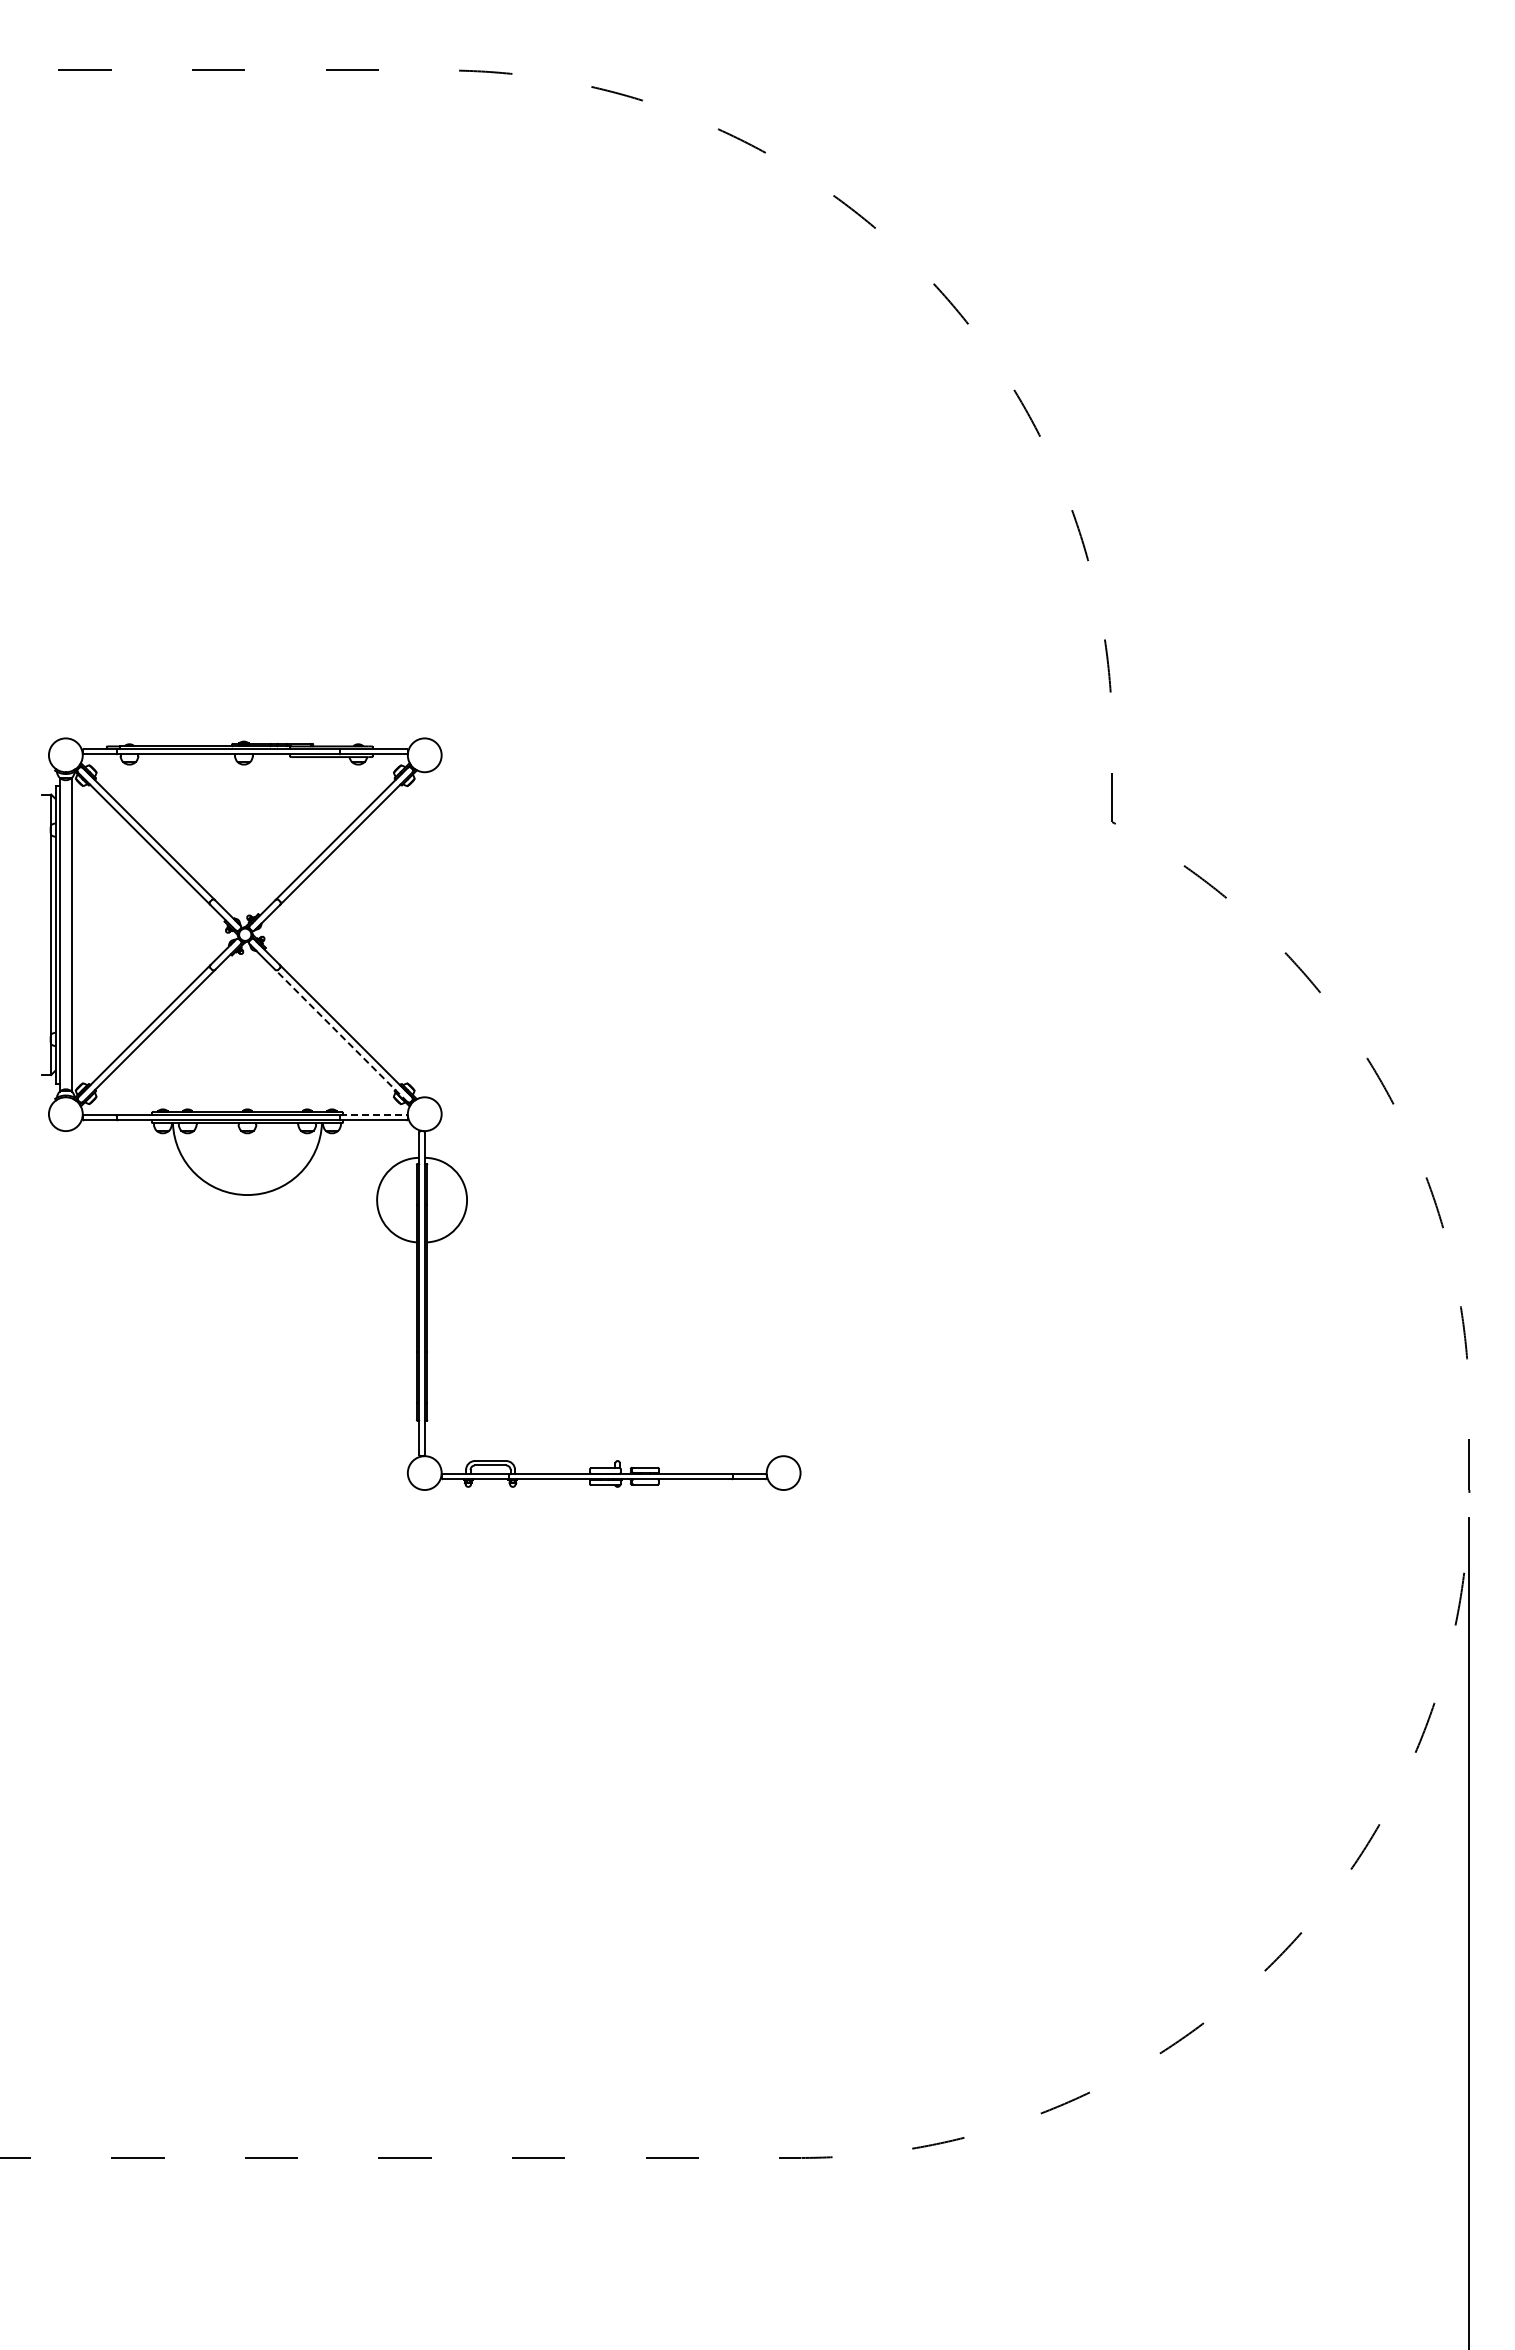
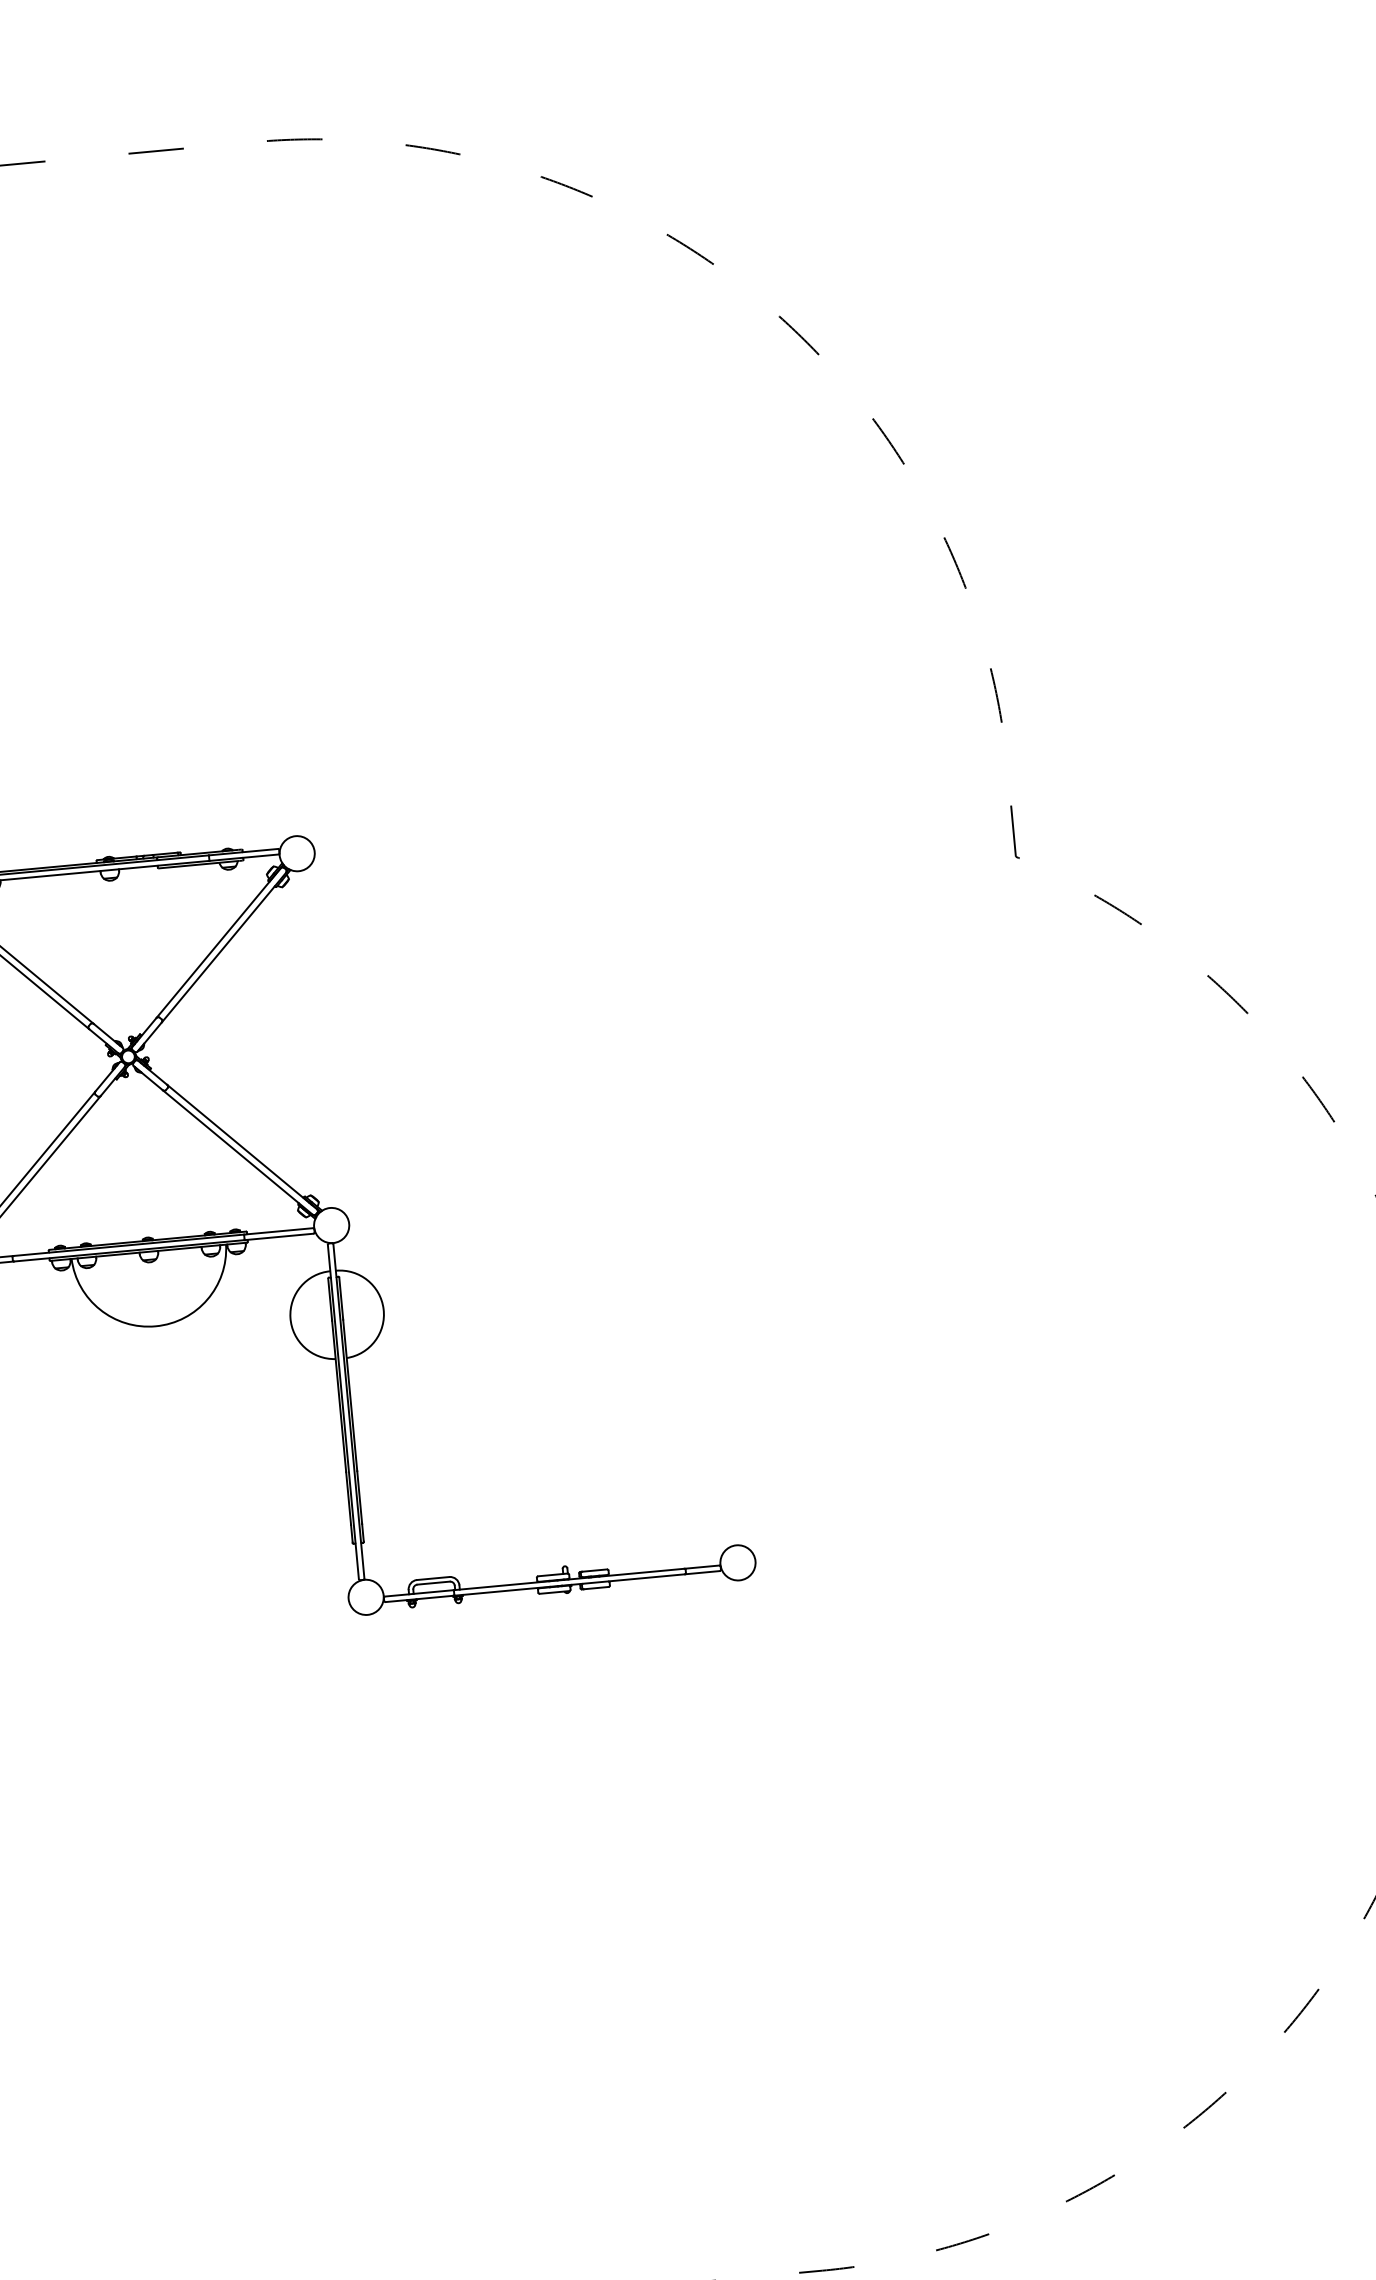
line: (341, 1035) -> (237, 1151), dashed -> solid
line: (373, 1115) -> (278, 1231), dashed -> solid

